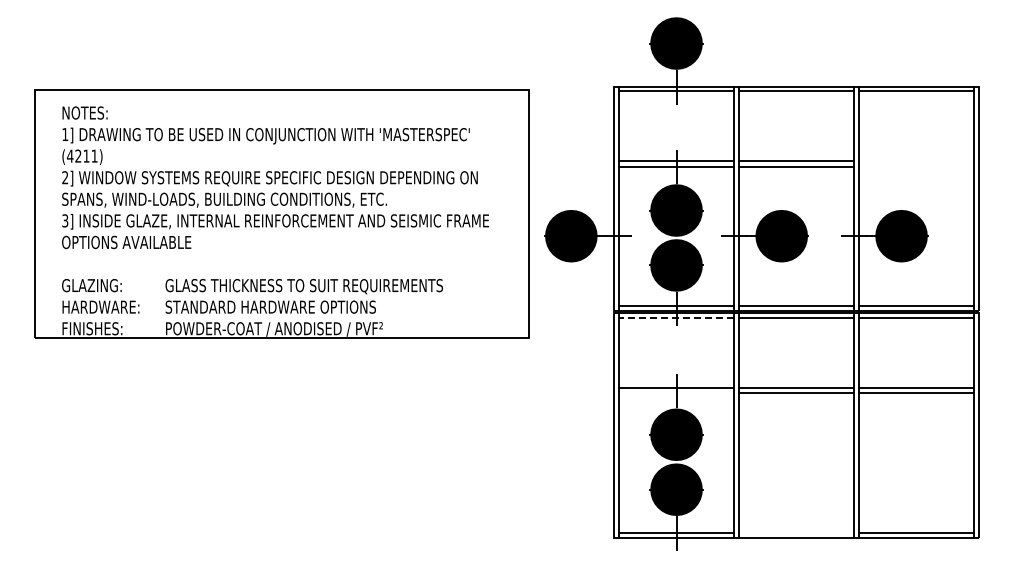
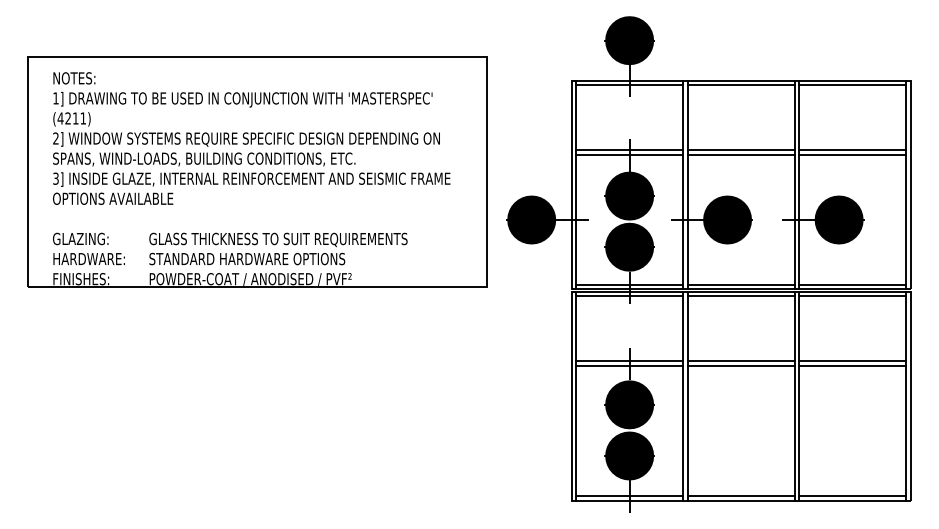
line: (915, 161) -> (852, 150), added
line: (915, 166) -> (852, 155), added
part: (281, 213) -> (257, 171), moved
line: (676, 318) -> (629, 296), dashed -> solid
line: (676, 393) -> (629, 366), added
line: (796, 532) -> (741, 495), added

